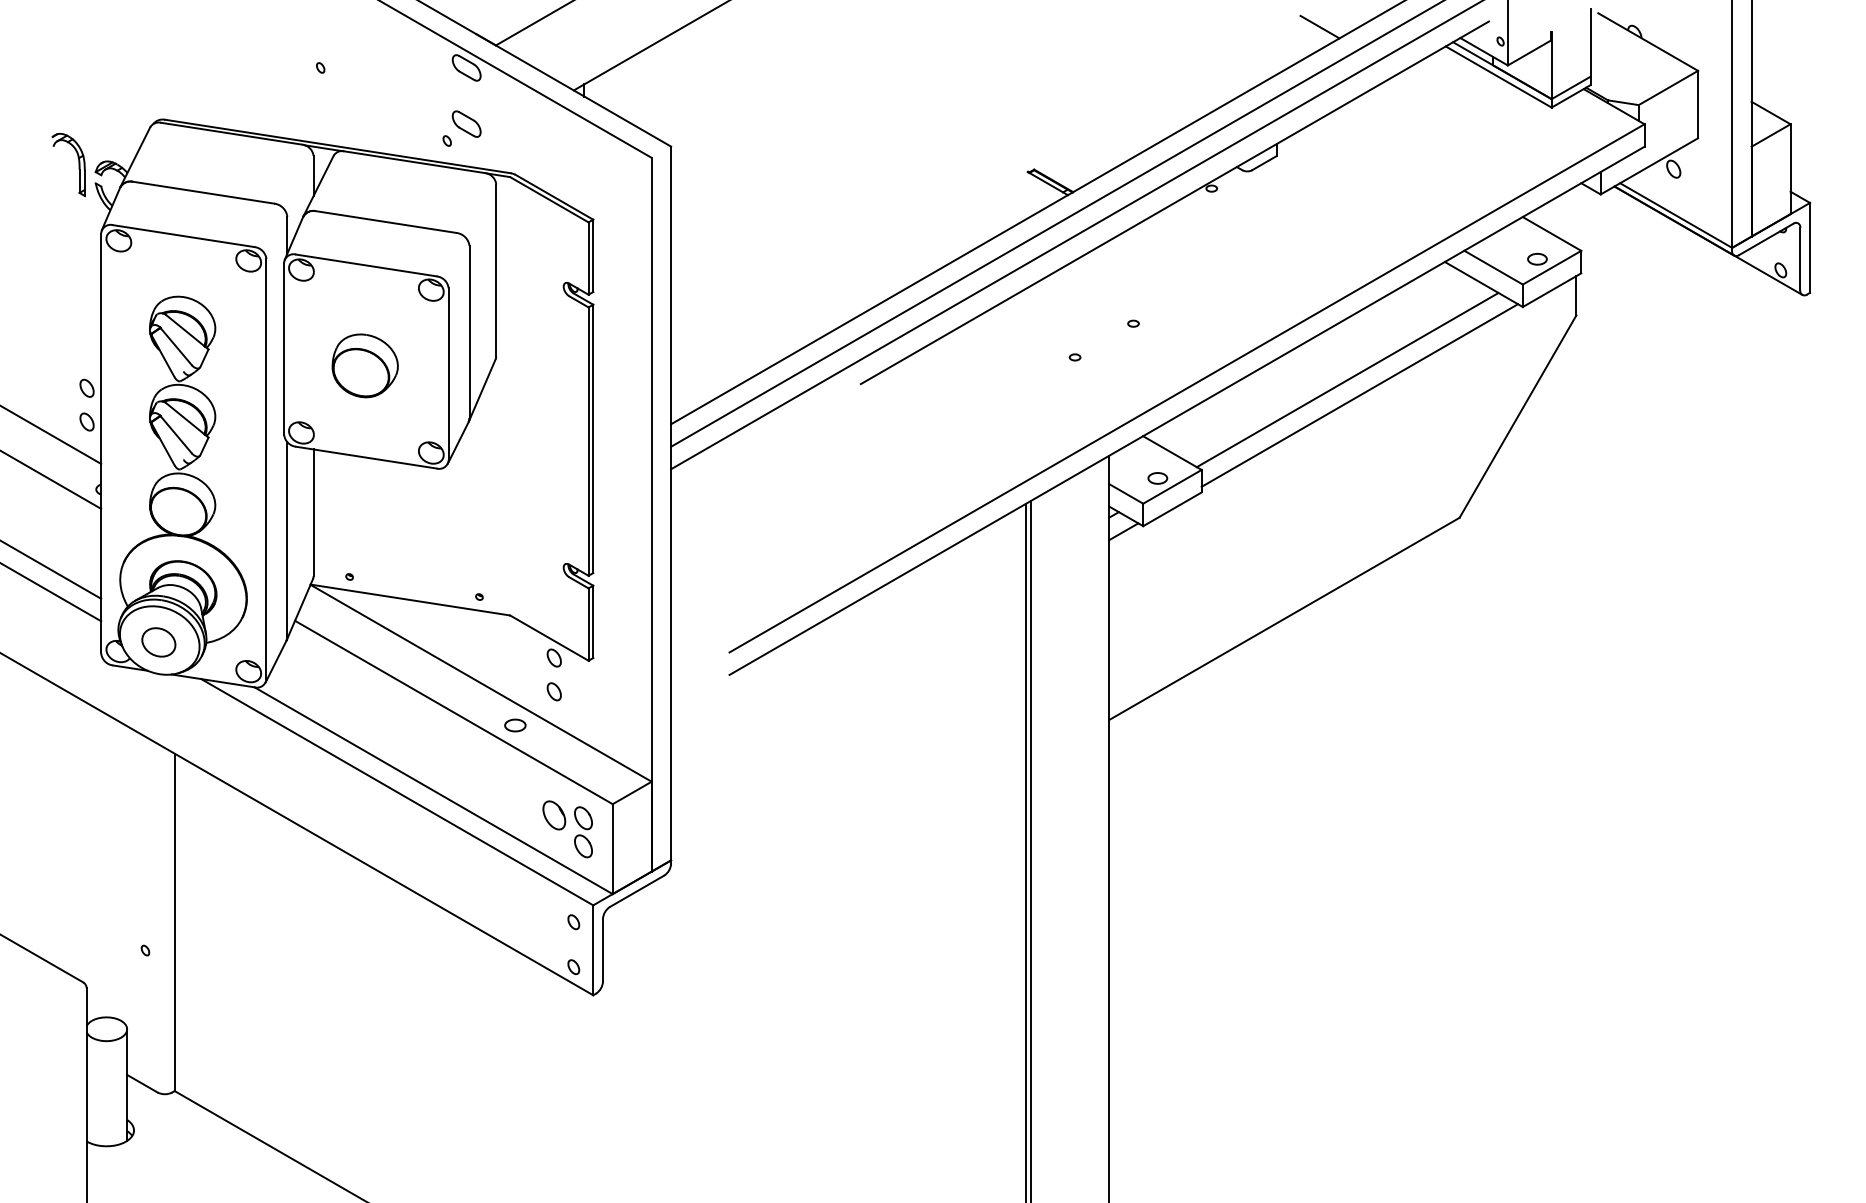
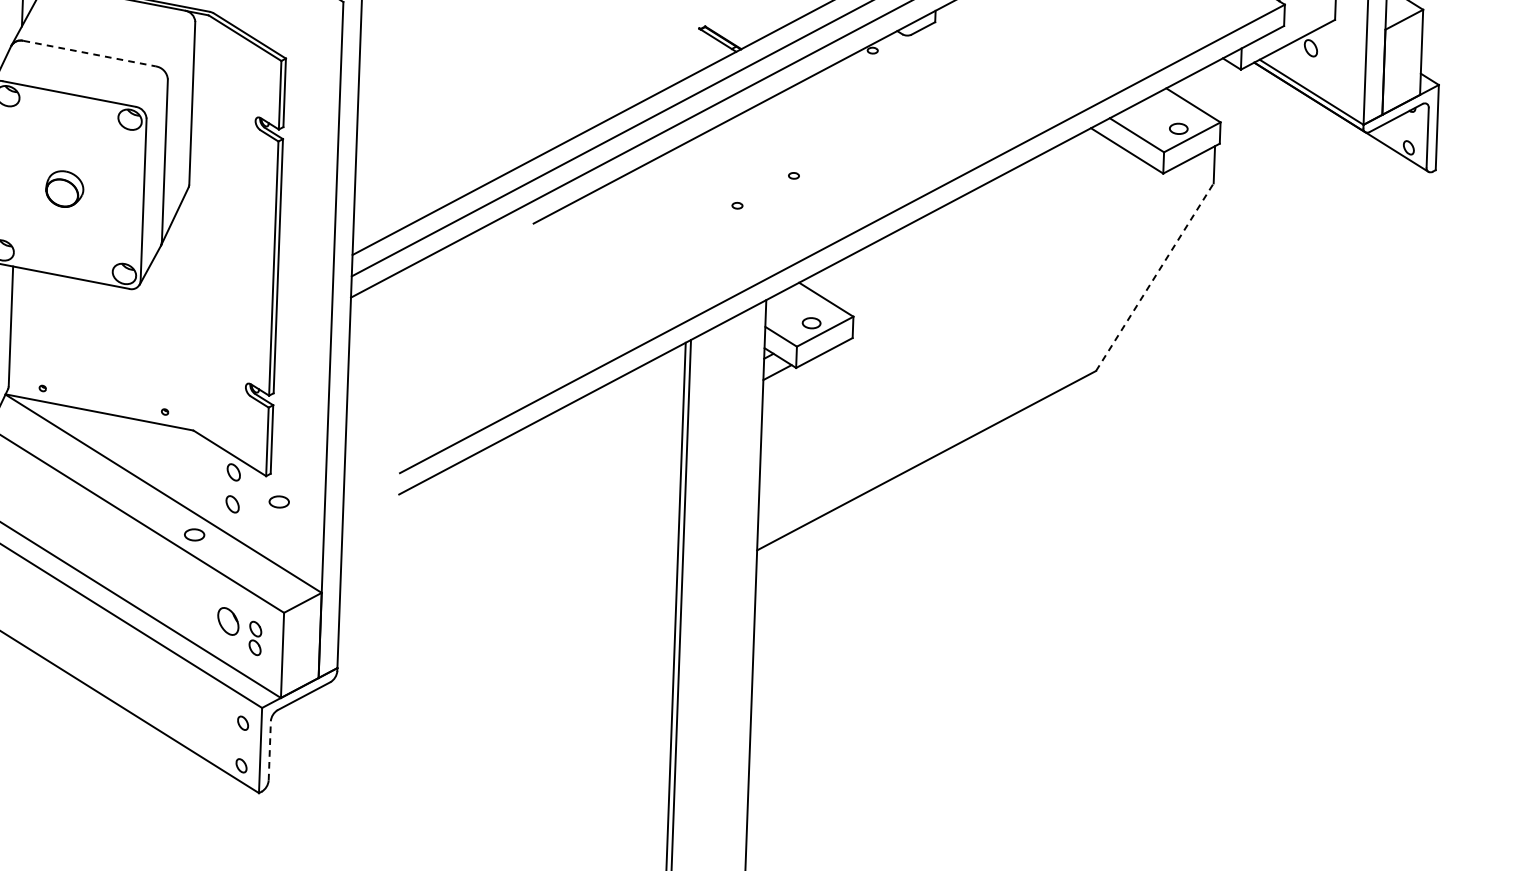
line: (386, 222) -> (90, 54), solid -> dashed
part: (364, 365) -> (64, 188), size x0.6
line: (1347, 379) -> (994, 236), removed
line: (1359, 395) -> (1005, 251), removed
line: (1517, 416) -> (1154, 277), solid -> dashed
part: (603, 687) -> (279, 501), added
part: (583, 832) -> (255, 638), size x0.7
line: (603, 949) -> (270, 750), solid -> dashed

